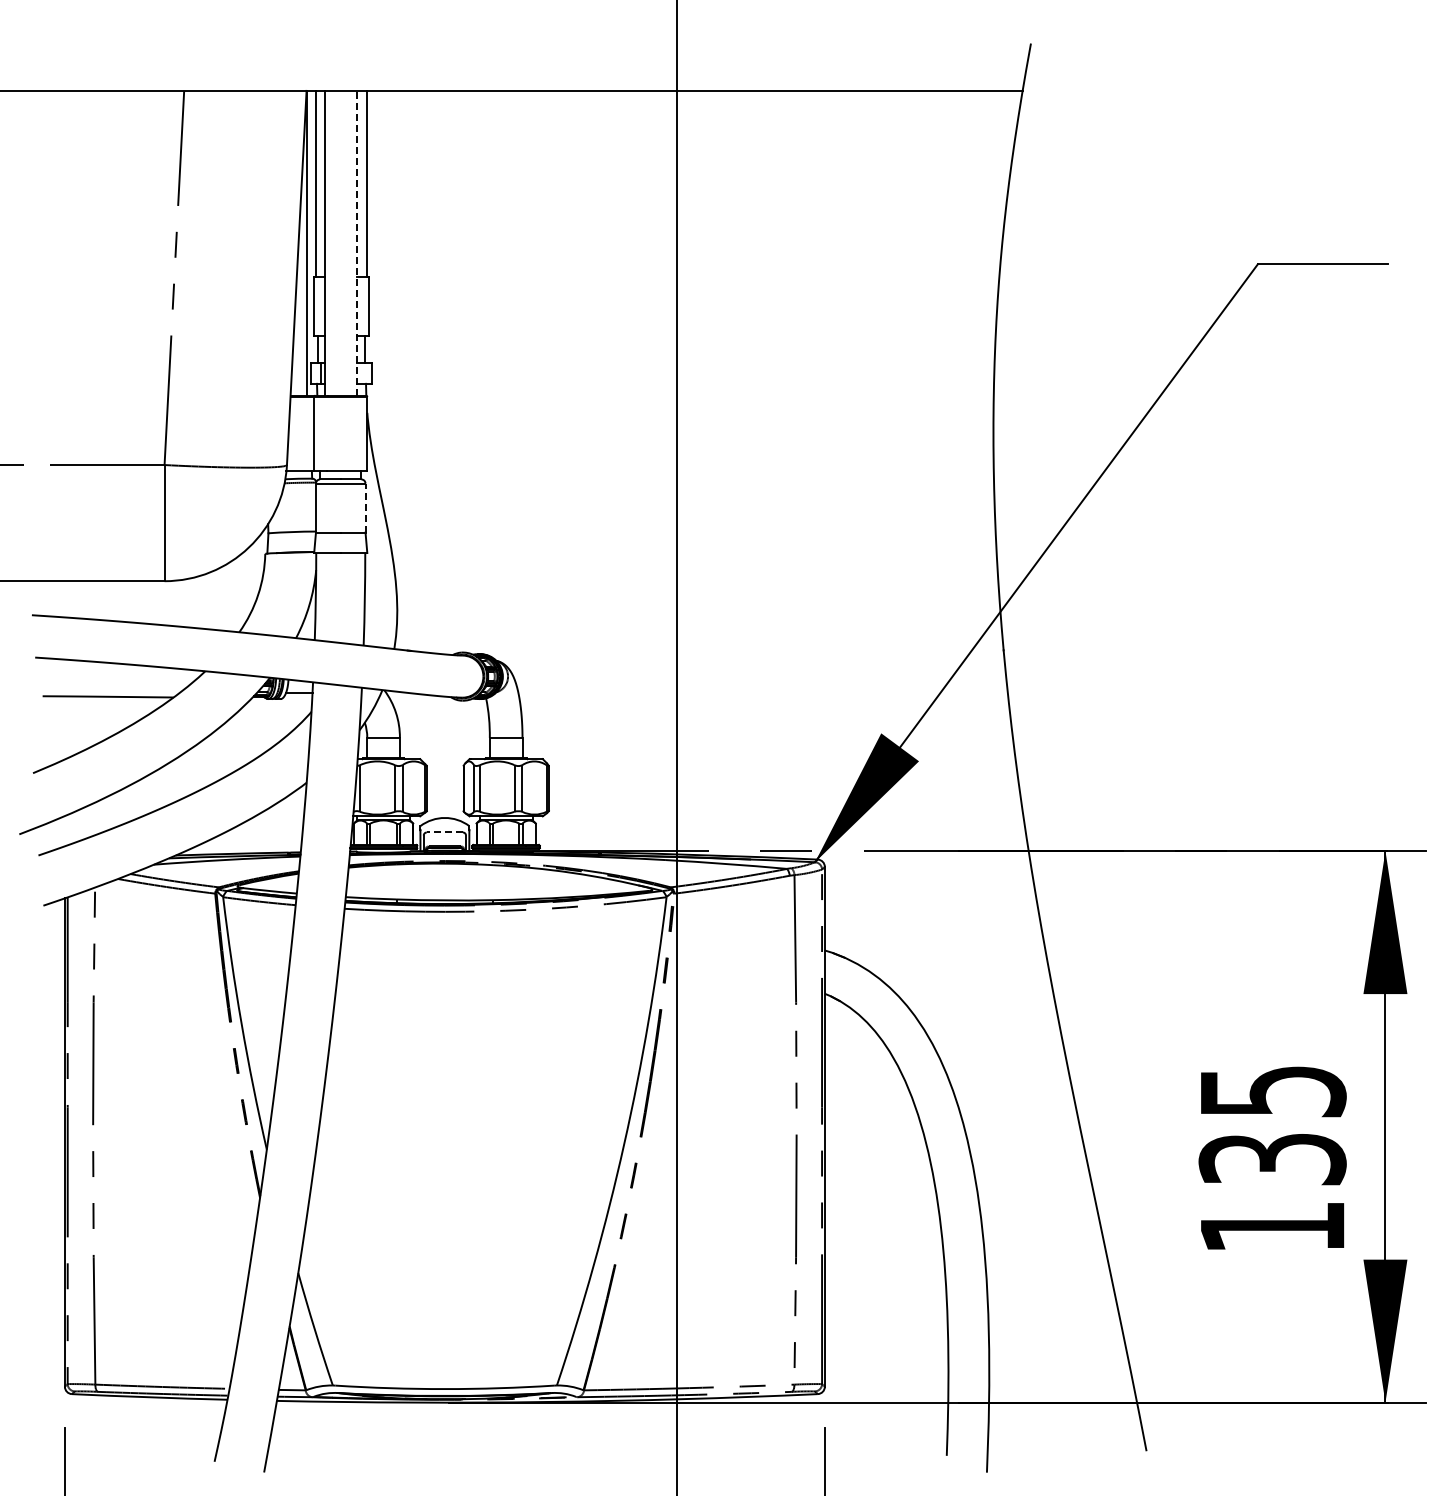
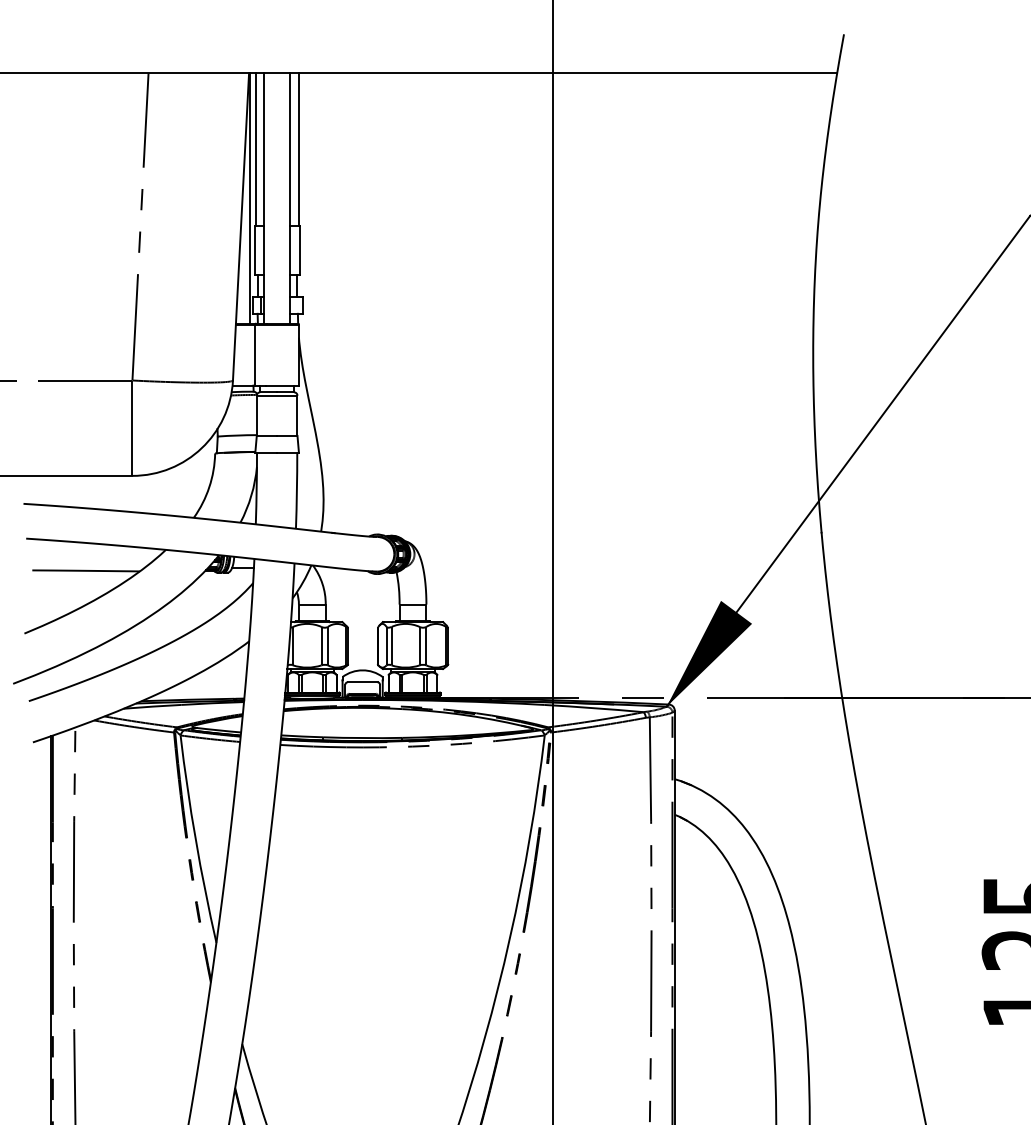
line: (356, 242) -> (290, 197), dashed -> solid
line: (365, 508) -> (297, 416), dashed -> solid
line: (444, 832) -> (362, 682), dashed -> solid

